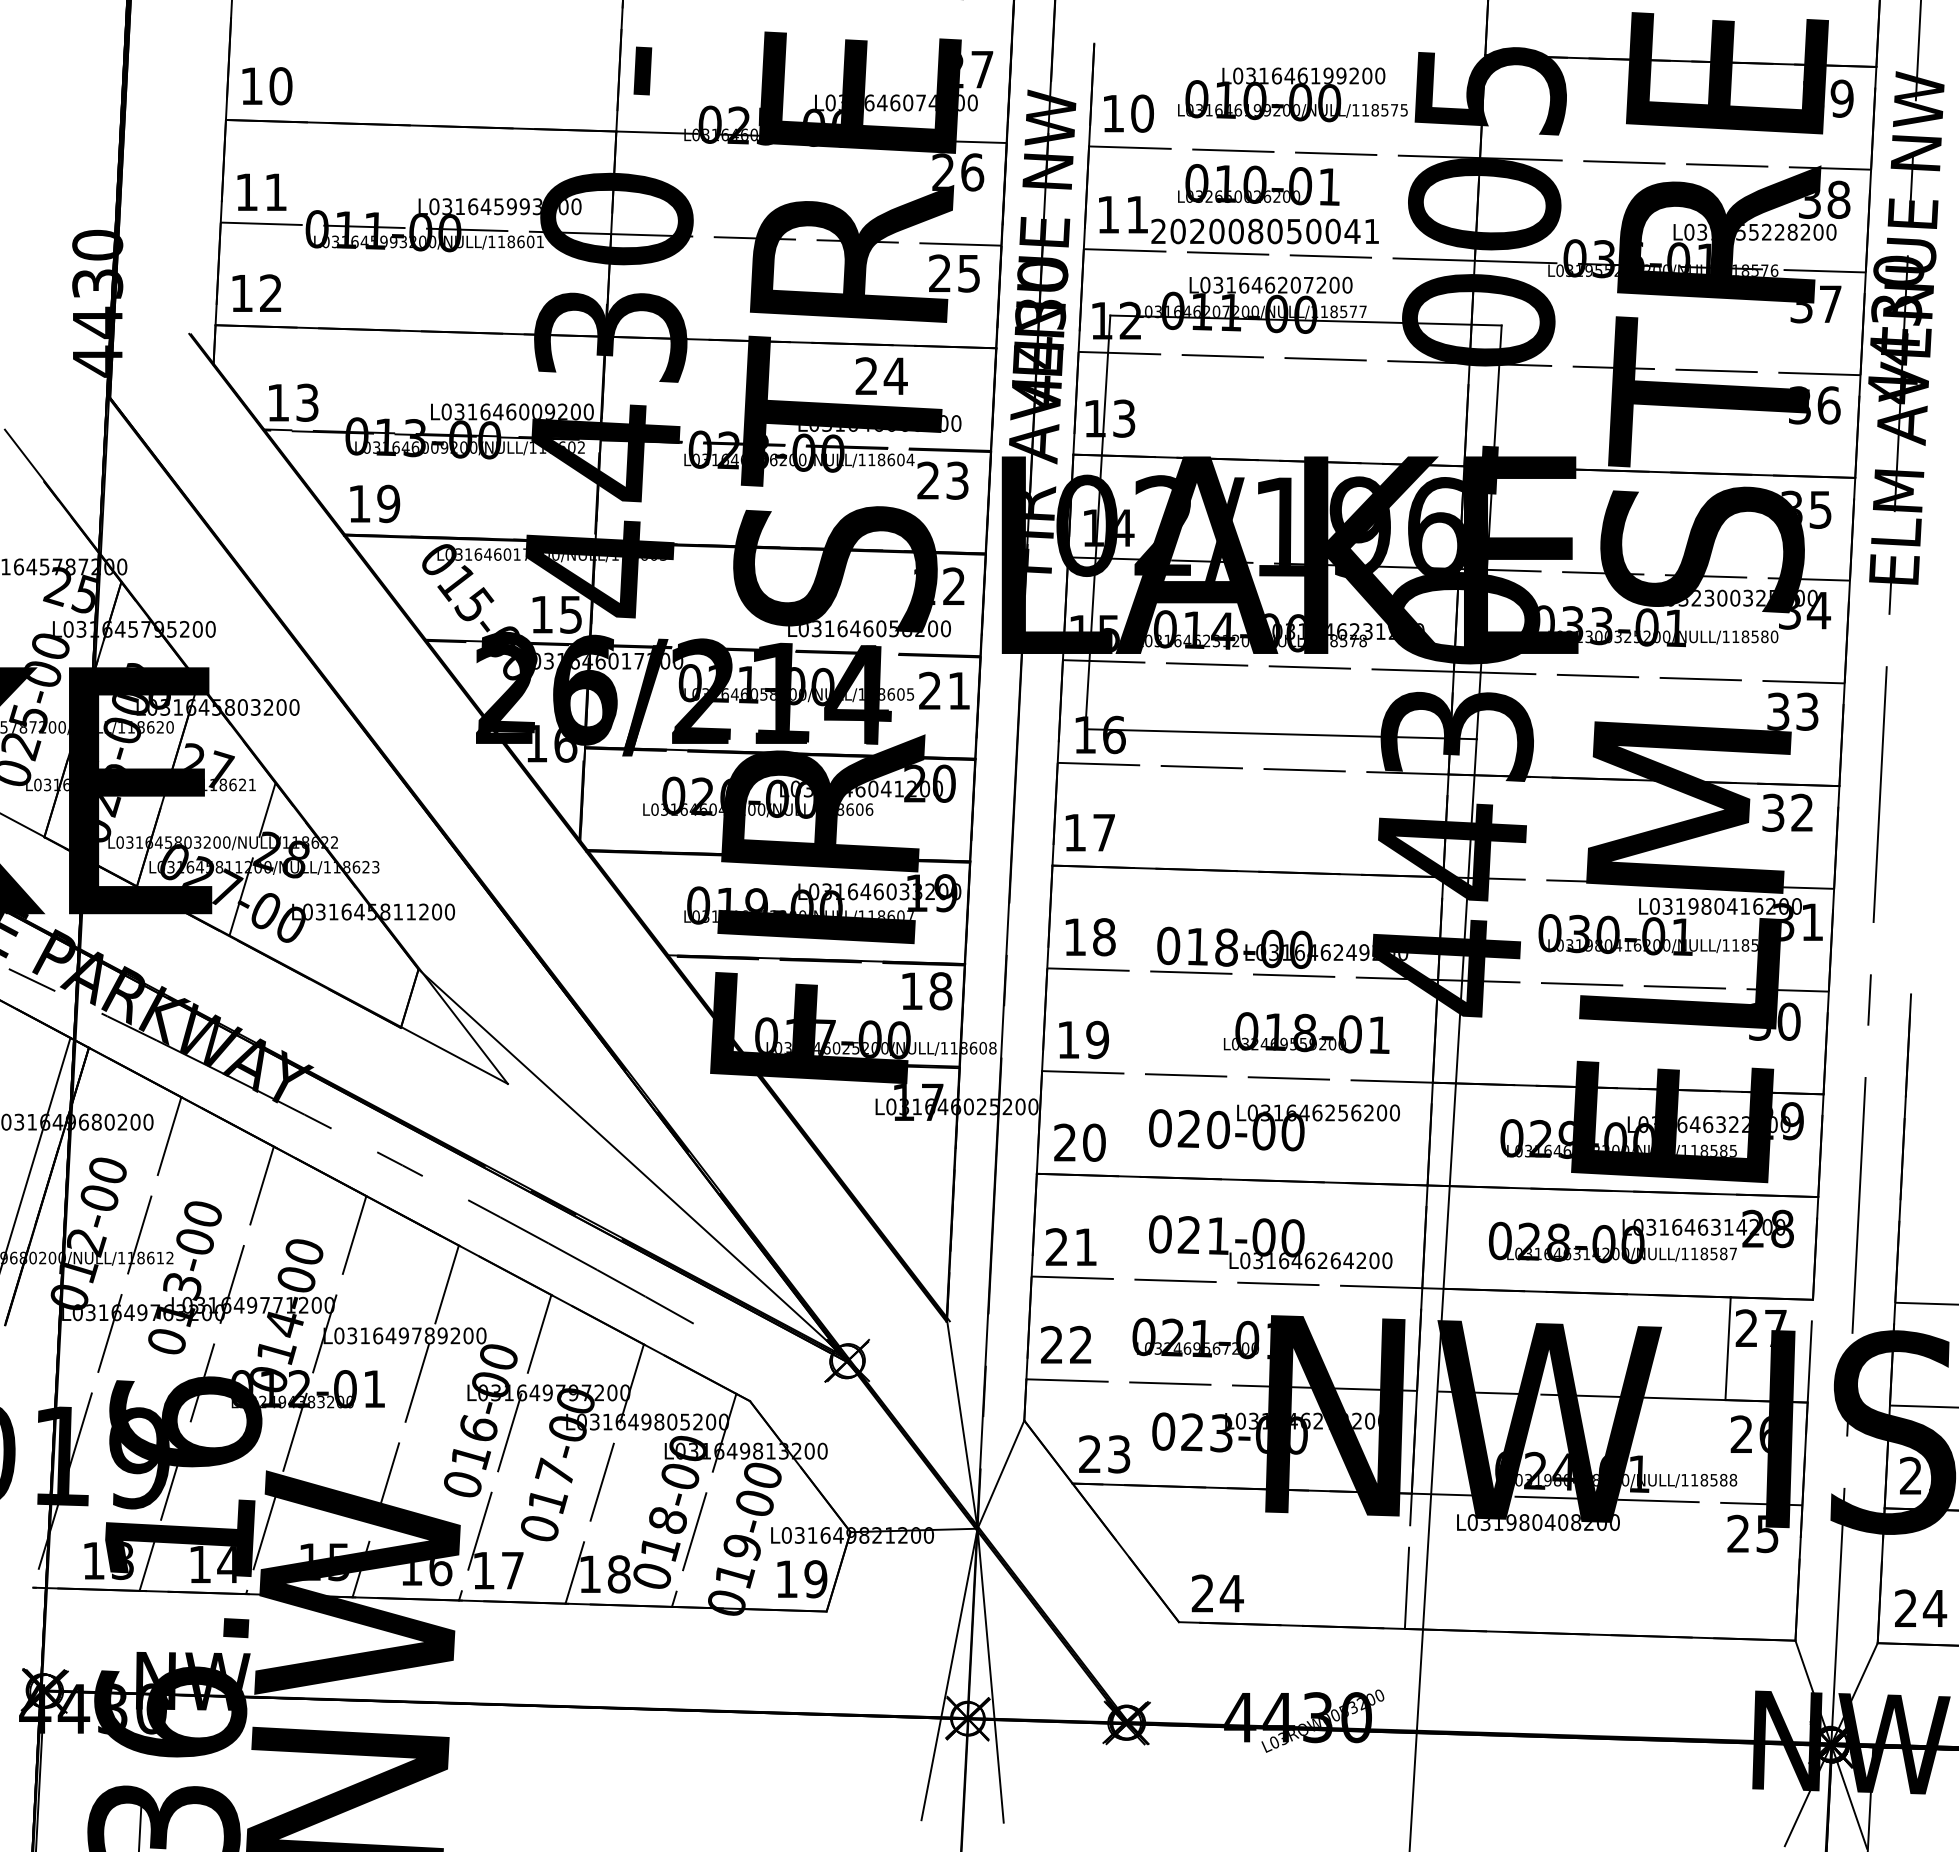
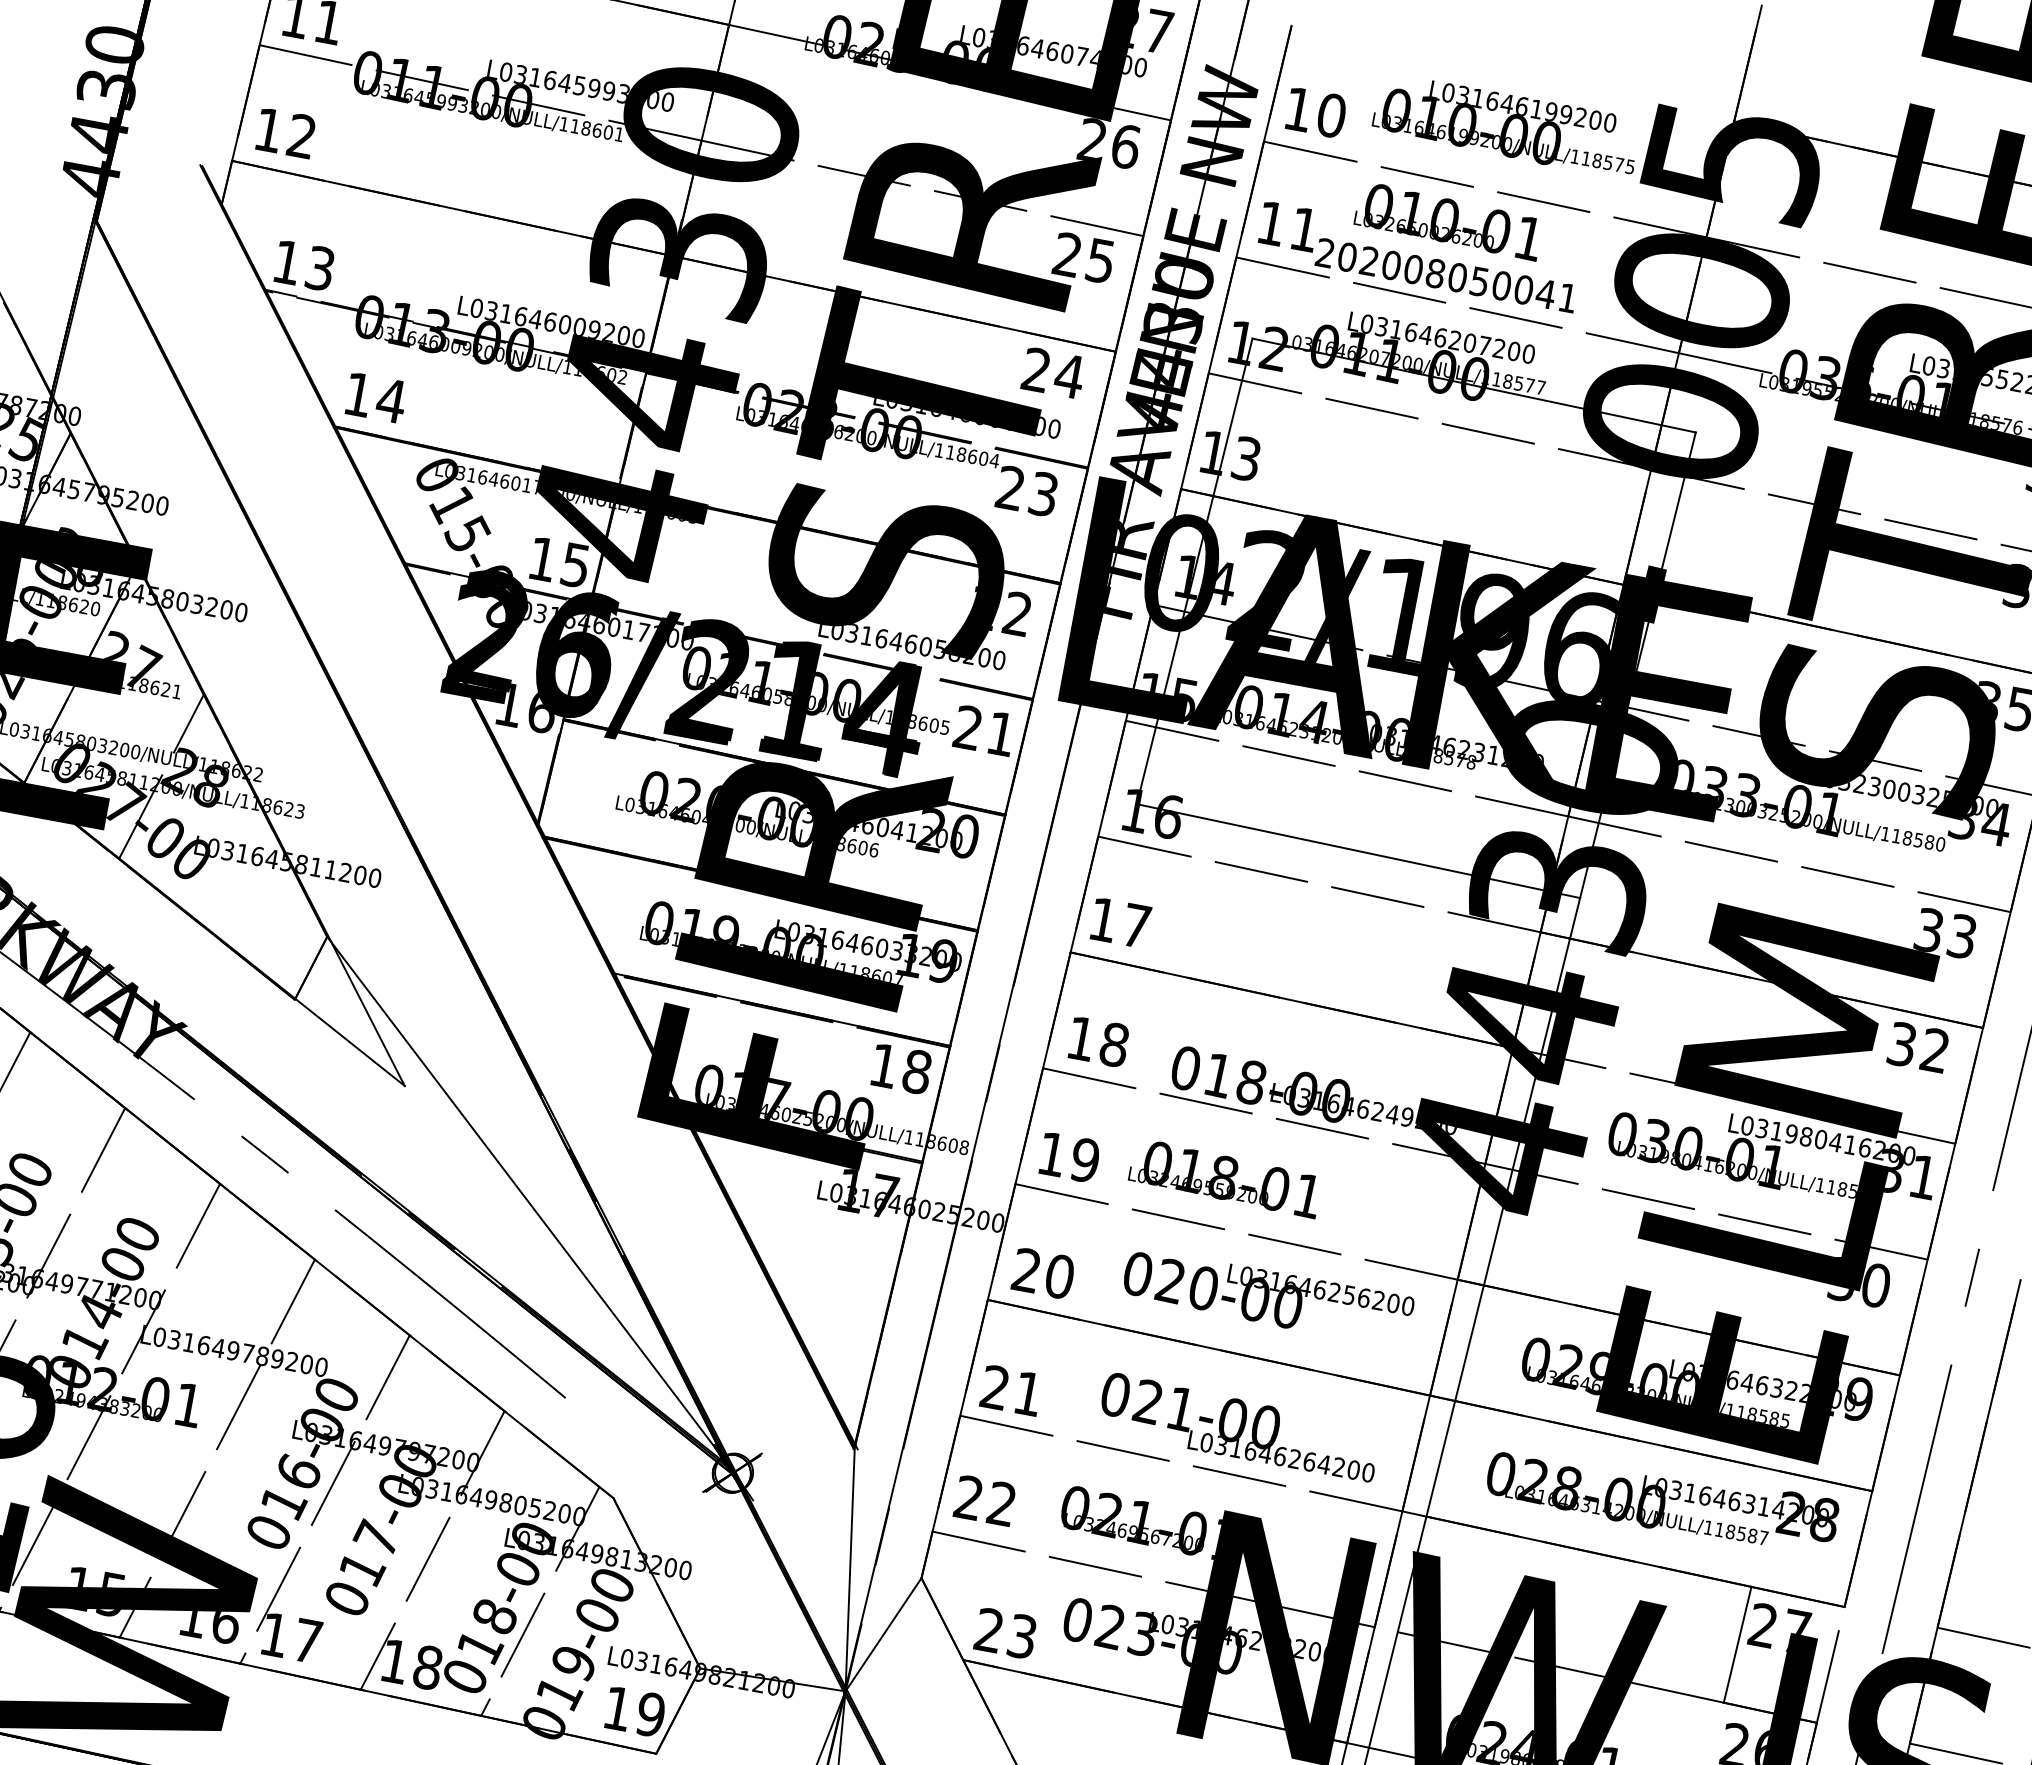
text: (881, 375) -> (1053, 372), moved
text: (388, 503) -> (391, 400), 19 -> 14
text: (1306, 1032) -> (1225, 1177), moved

